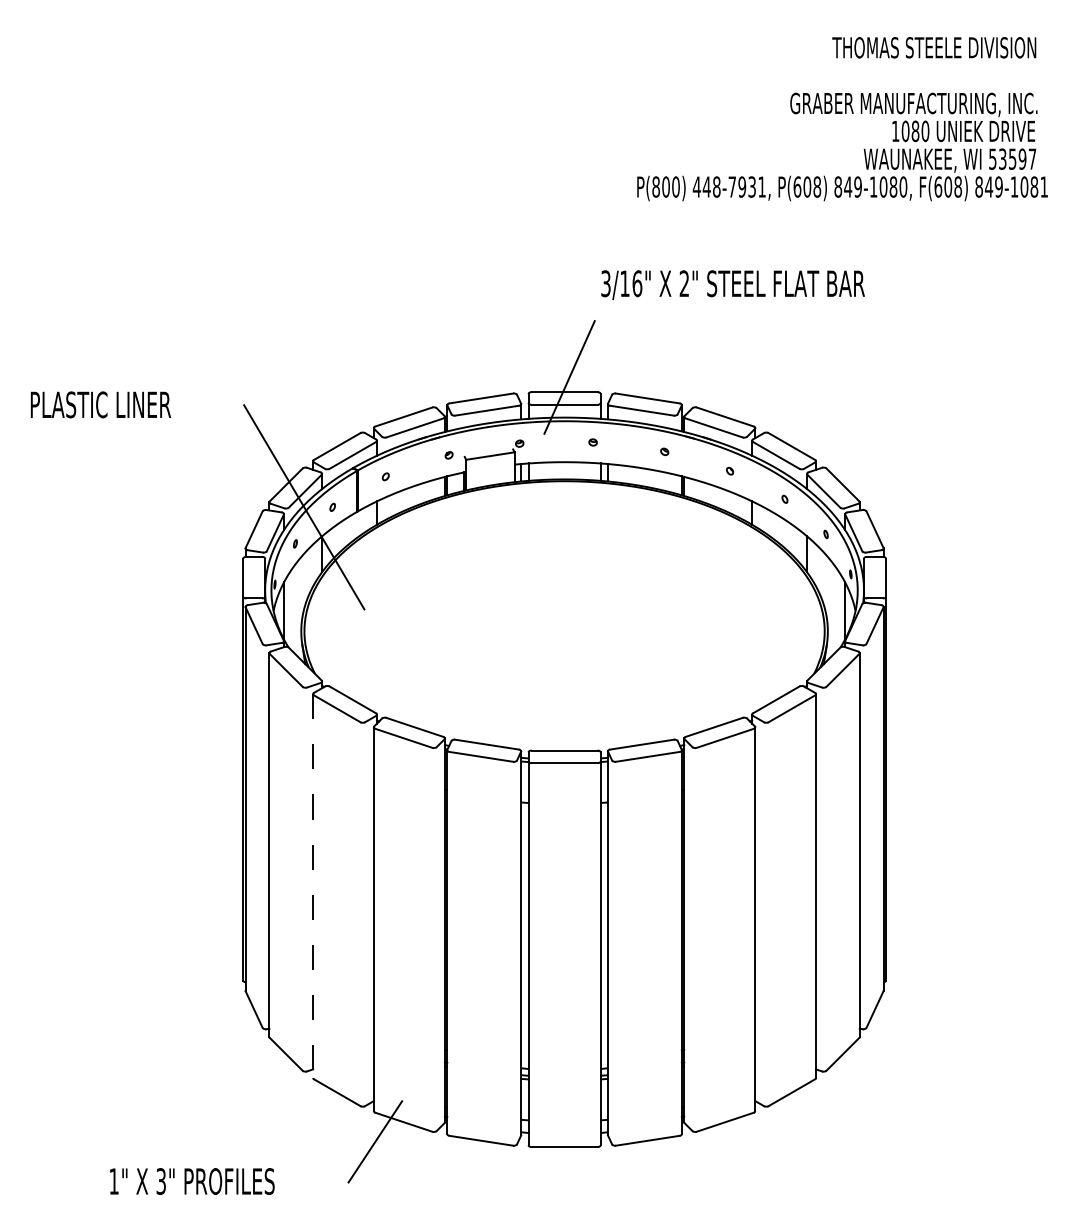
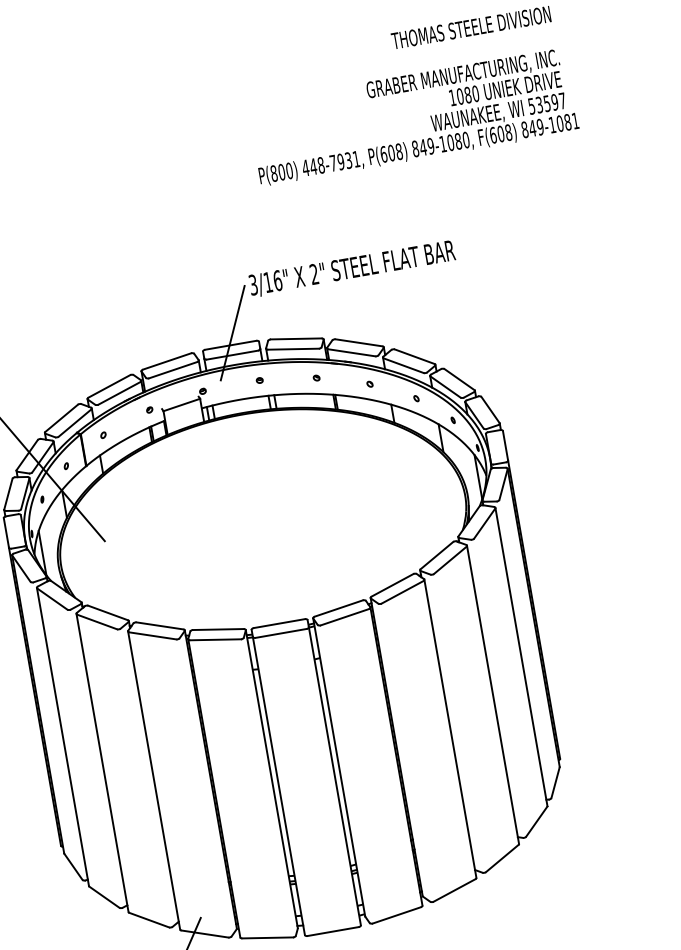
text: (732, 285) -> (351, 269), moved
line: (313, 886) -> (102, 763), dashed -> solid

